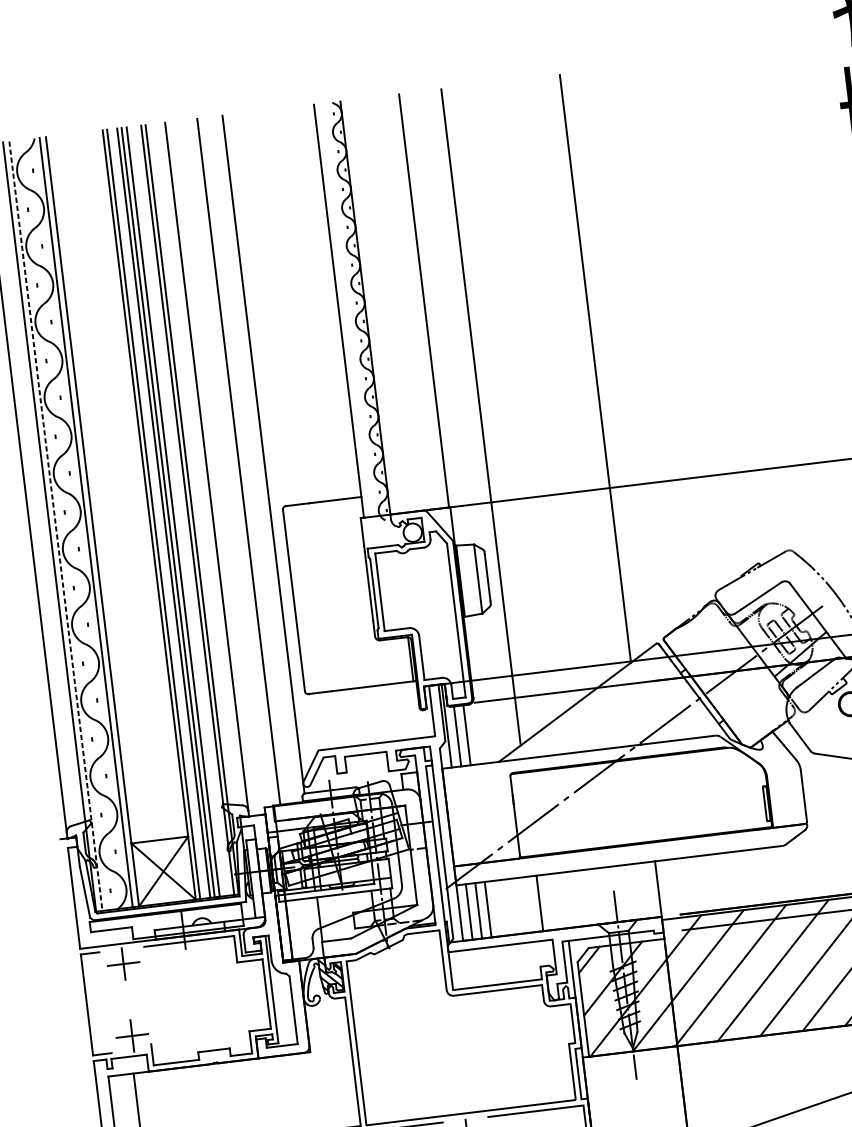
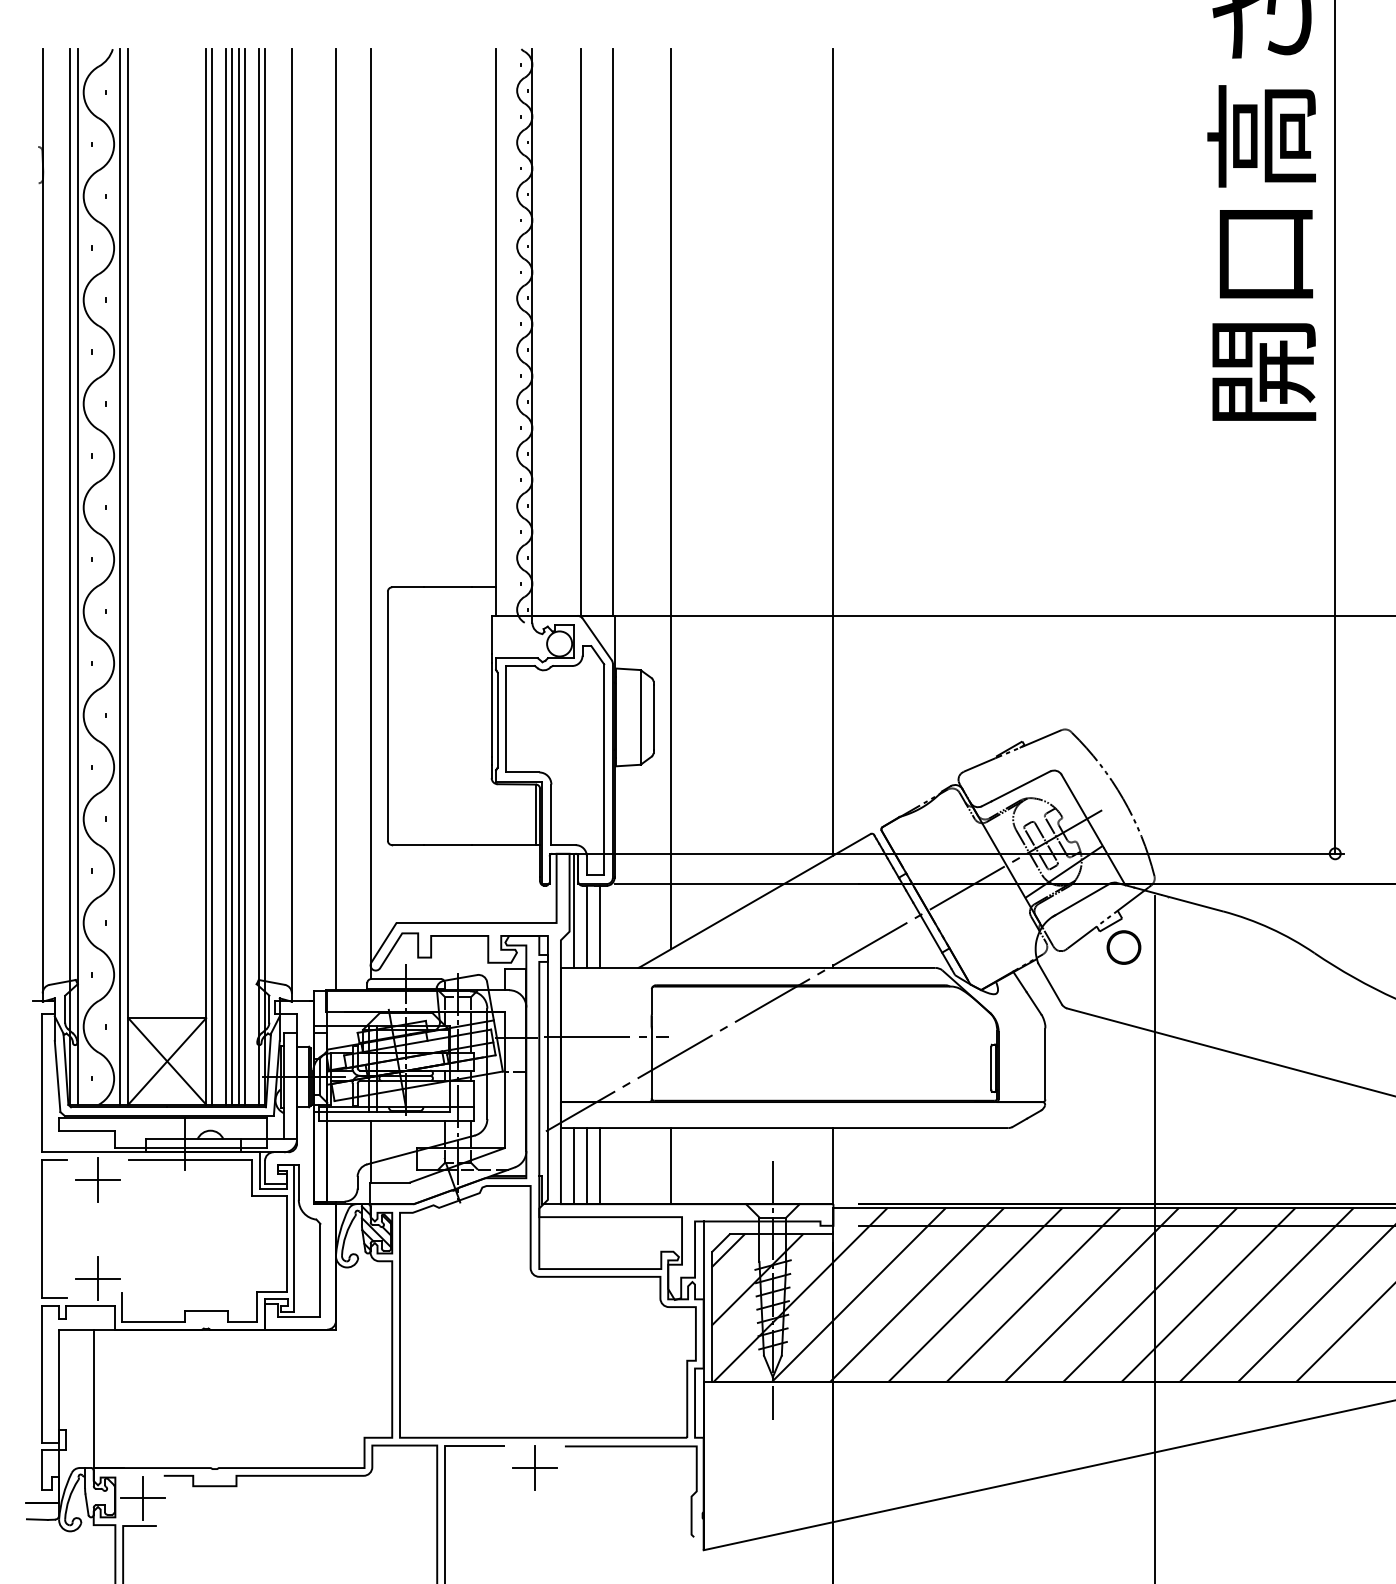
line: (400, 303) -> (580, 332), added
line: (177, 511) -> (245, 576), added
line: (56, 525) -> (78, 576), dashed -> solid
line: (481, 815) -> (606, 1037), added

